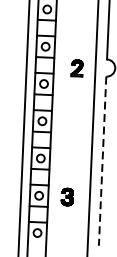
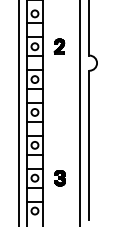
part: (77, 68) -> (59, 46), moved
line: (102, 161) -> (89, 145), dashed -> solid

